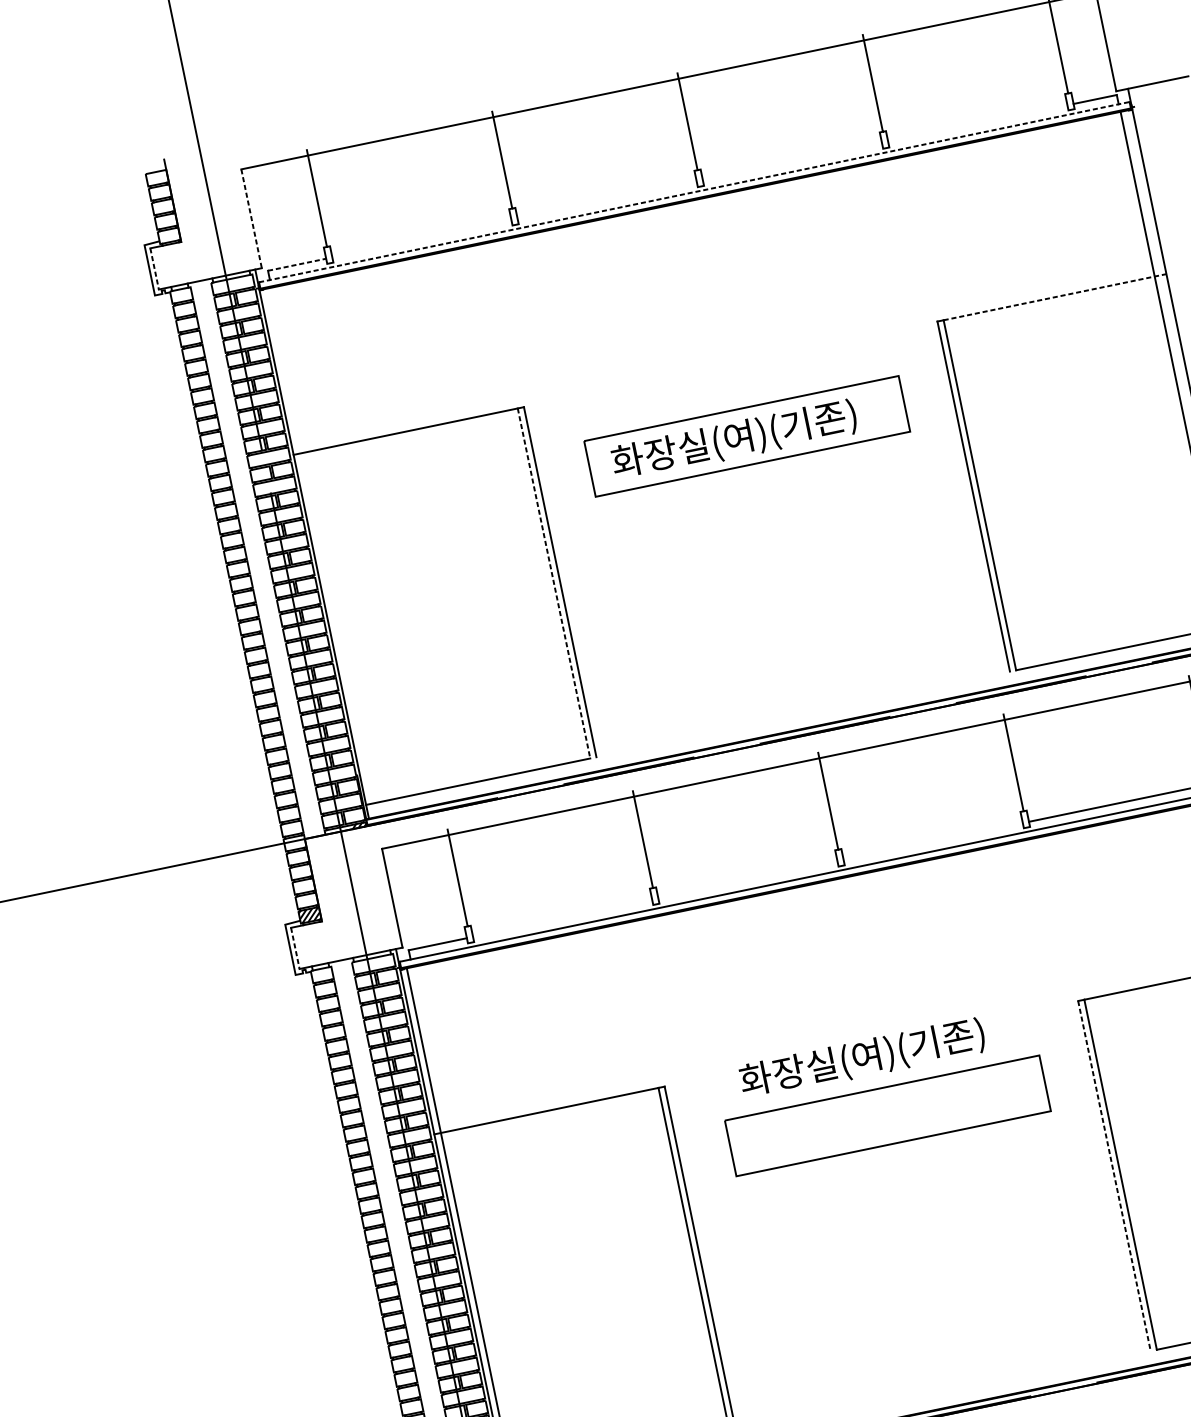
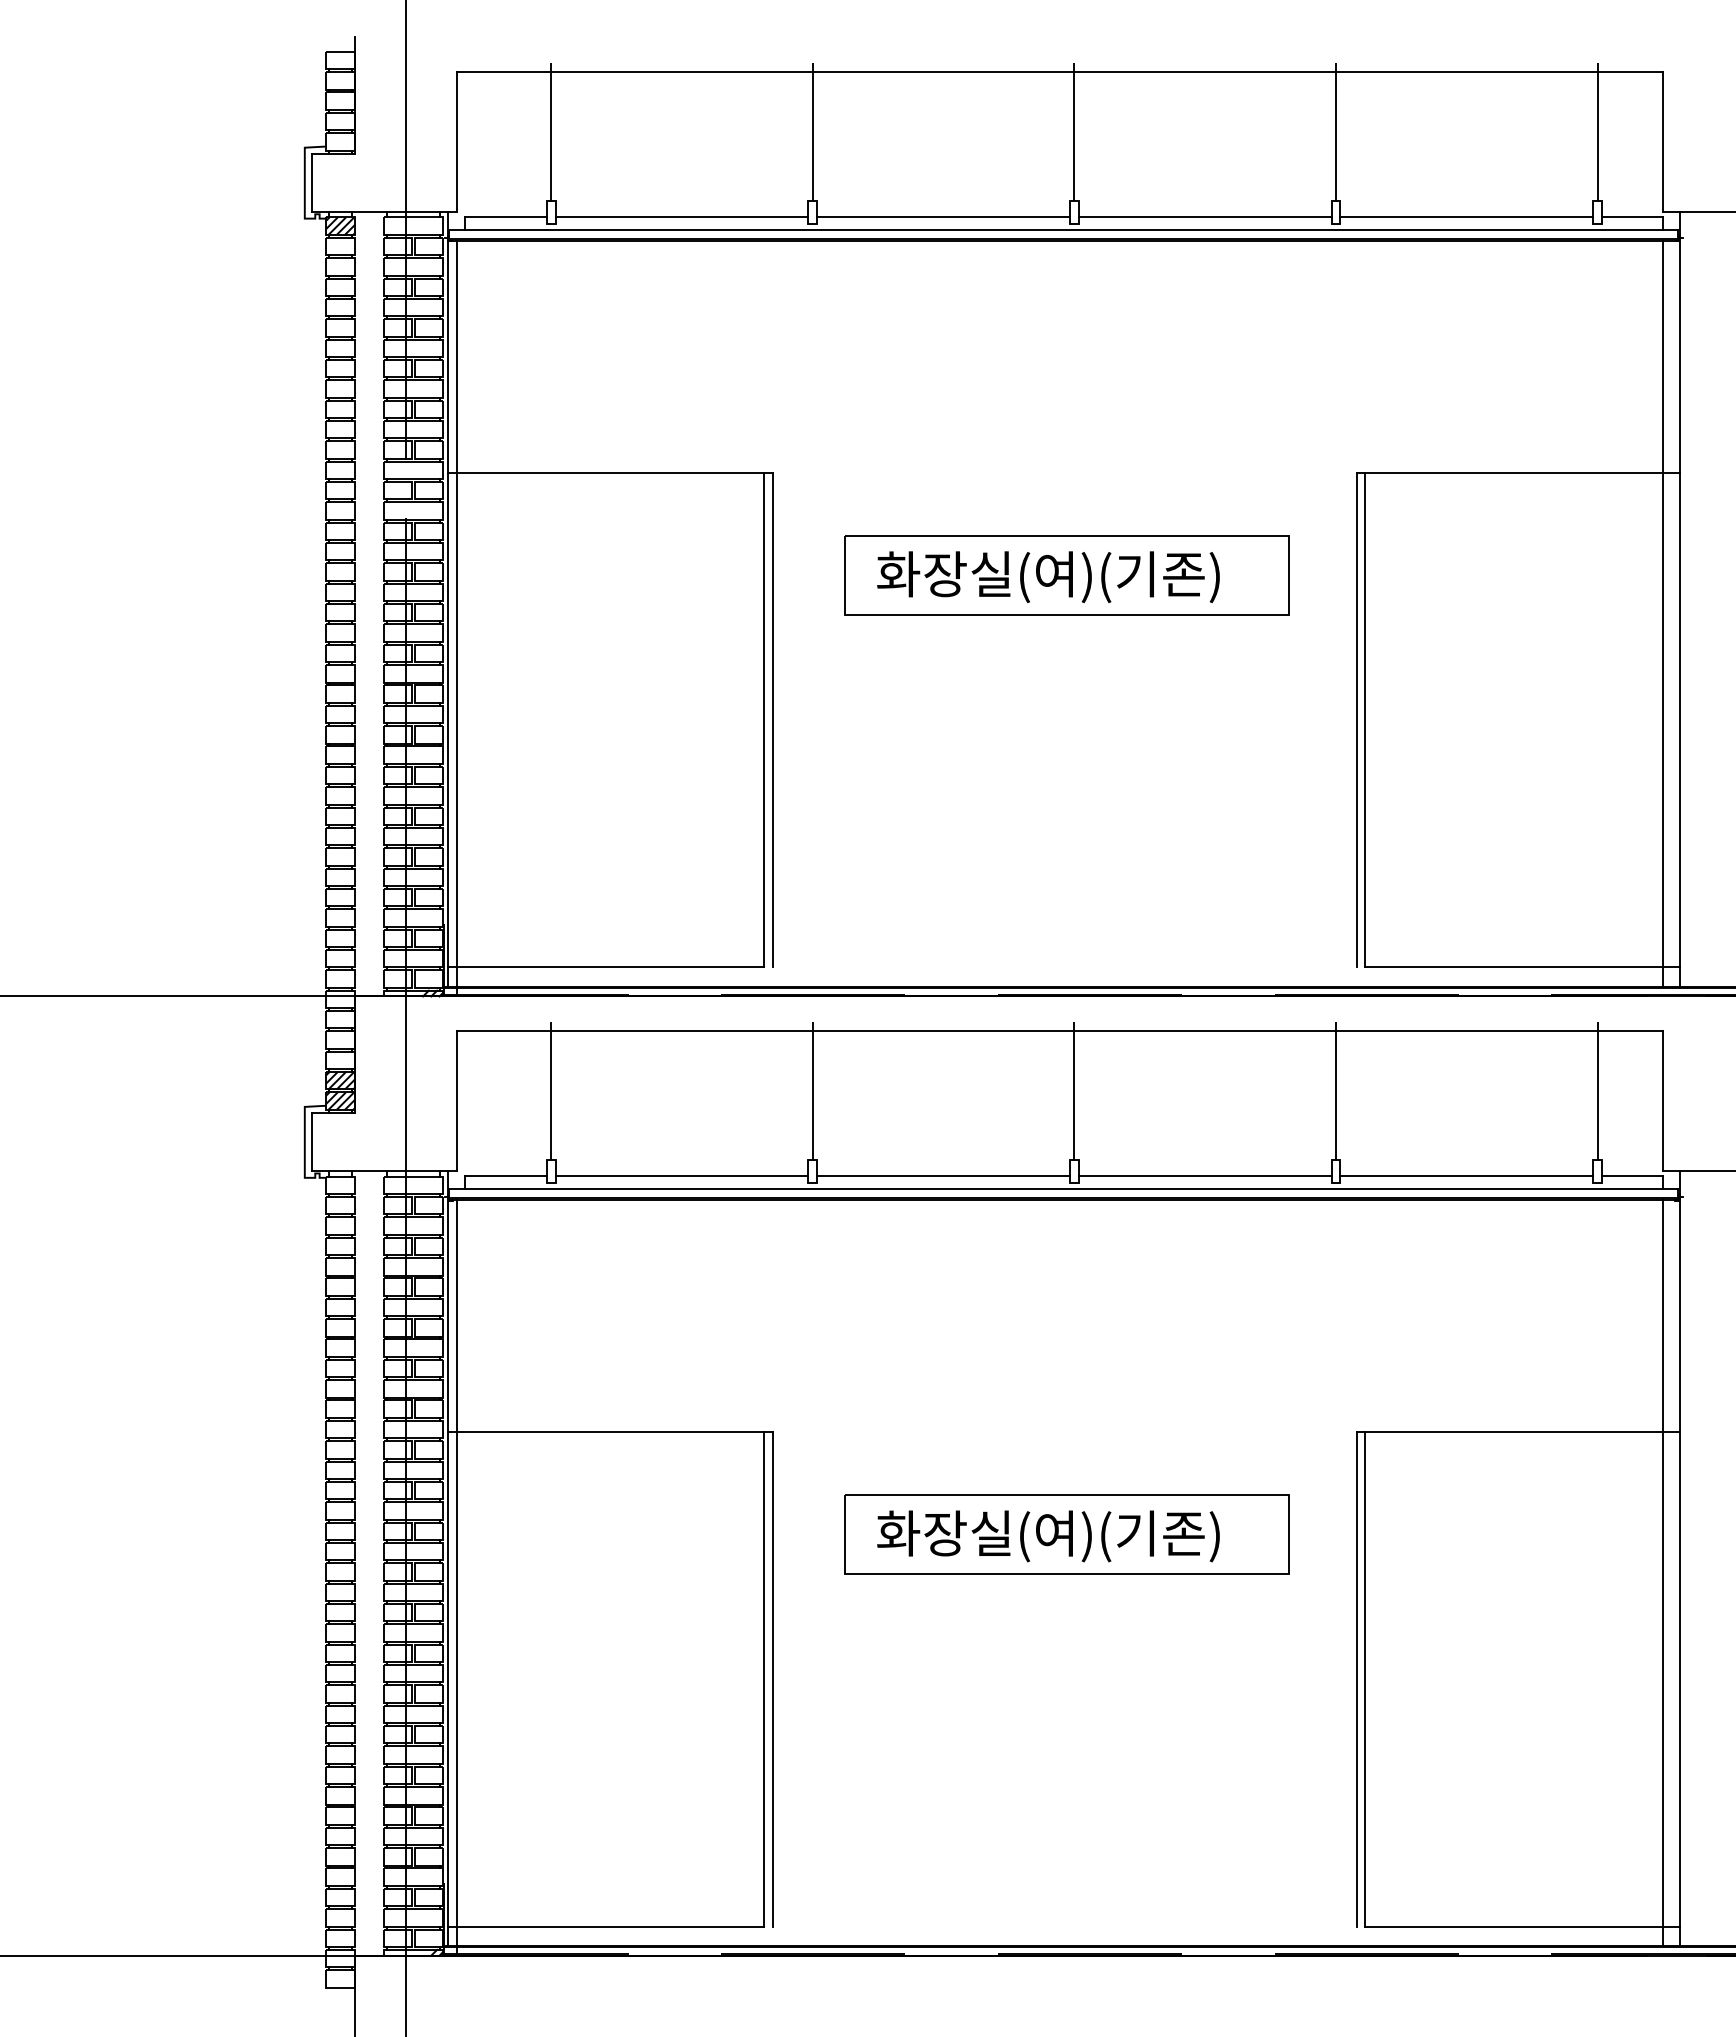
line: (977, 123) -> (1466, 216), added
line: (791, 162) -> (1204, 216), added
line: (694, 191) -> (1064, 229), dashed -> solid
line: (607, 200) -> (943, 216), added
line: (251, 218) -> (457, 141), dashed -> solid
line: (421, 238) -> (681, 216), added
line: (297, 264) -> (506, 216), dashed -> solid
line: (154, 269) -> (311, 183), dashed -> solid
hatch: (181, 295) -> (340, 225), added
line: (1055, 297) -> (1523, 473), dashed -> solid
line: (321, 556) -> (457, 618), added
line: (554, 583) -> (764, 720), dashed -> solid
line: (932, 842) -> (1204, 1176), added
line: (747, 880) -> (943, 1176), added
hatch: (306, 900) -> (340, 1080), added
line: (562, 918) -> (681, 1176), added
line: (295, 948) -> (311, 1142), dashed -> solid
text: (862, 1059) -> (1048, 1536), moved
line: (1114, 1176) -> (1356, 1680), dashed -> solid

